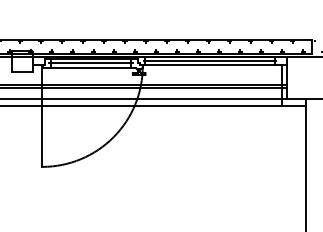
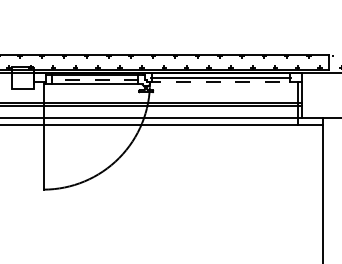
line: (90, 62) -> (94, 79), solid -> dashed
line: (207, 65) -> (218, 82), solid -> dashed

